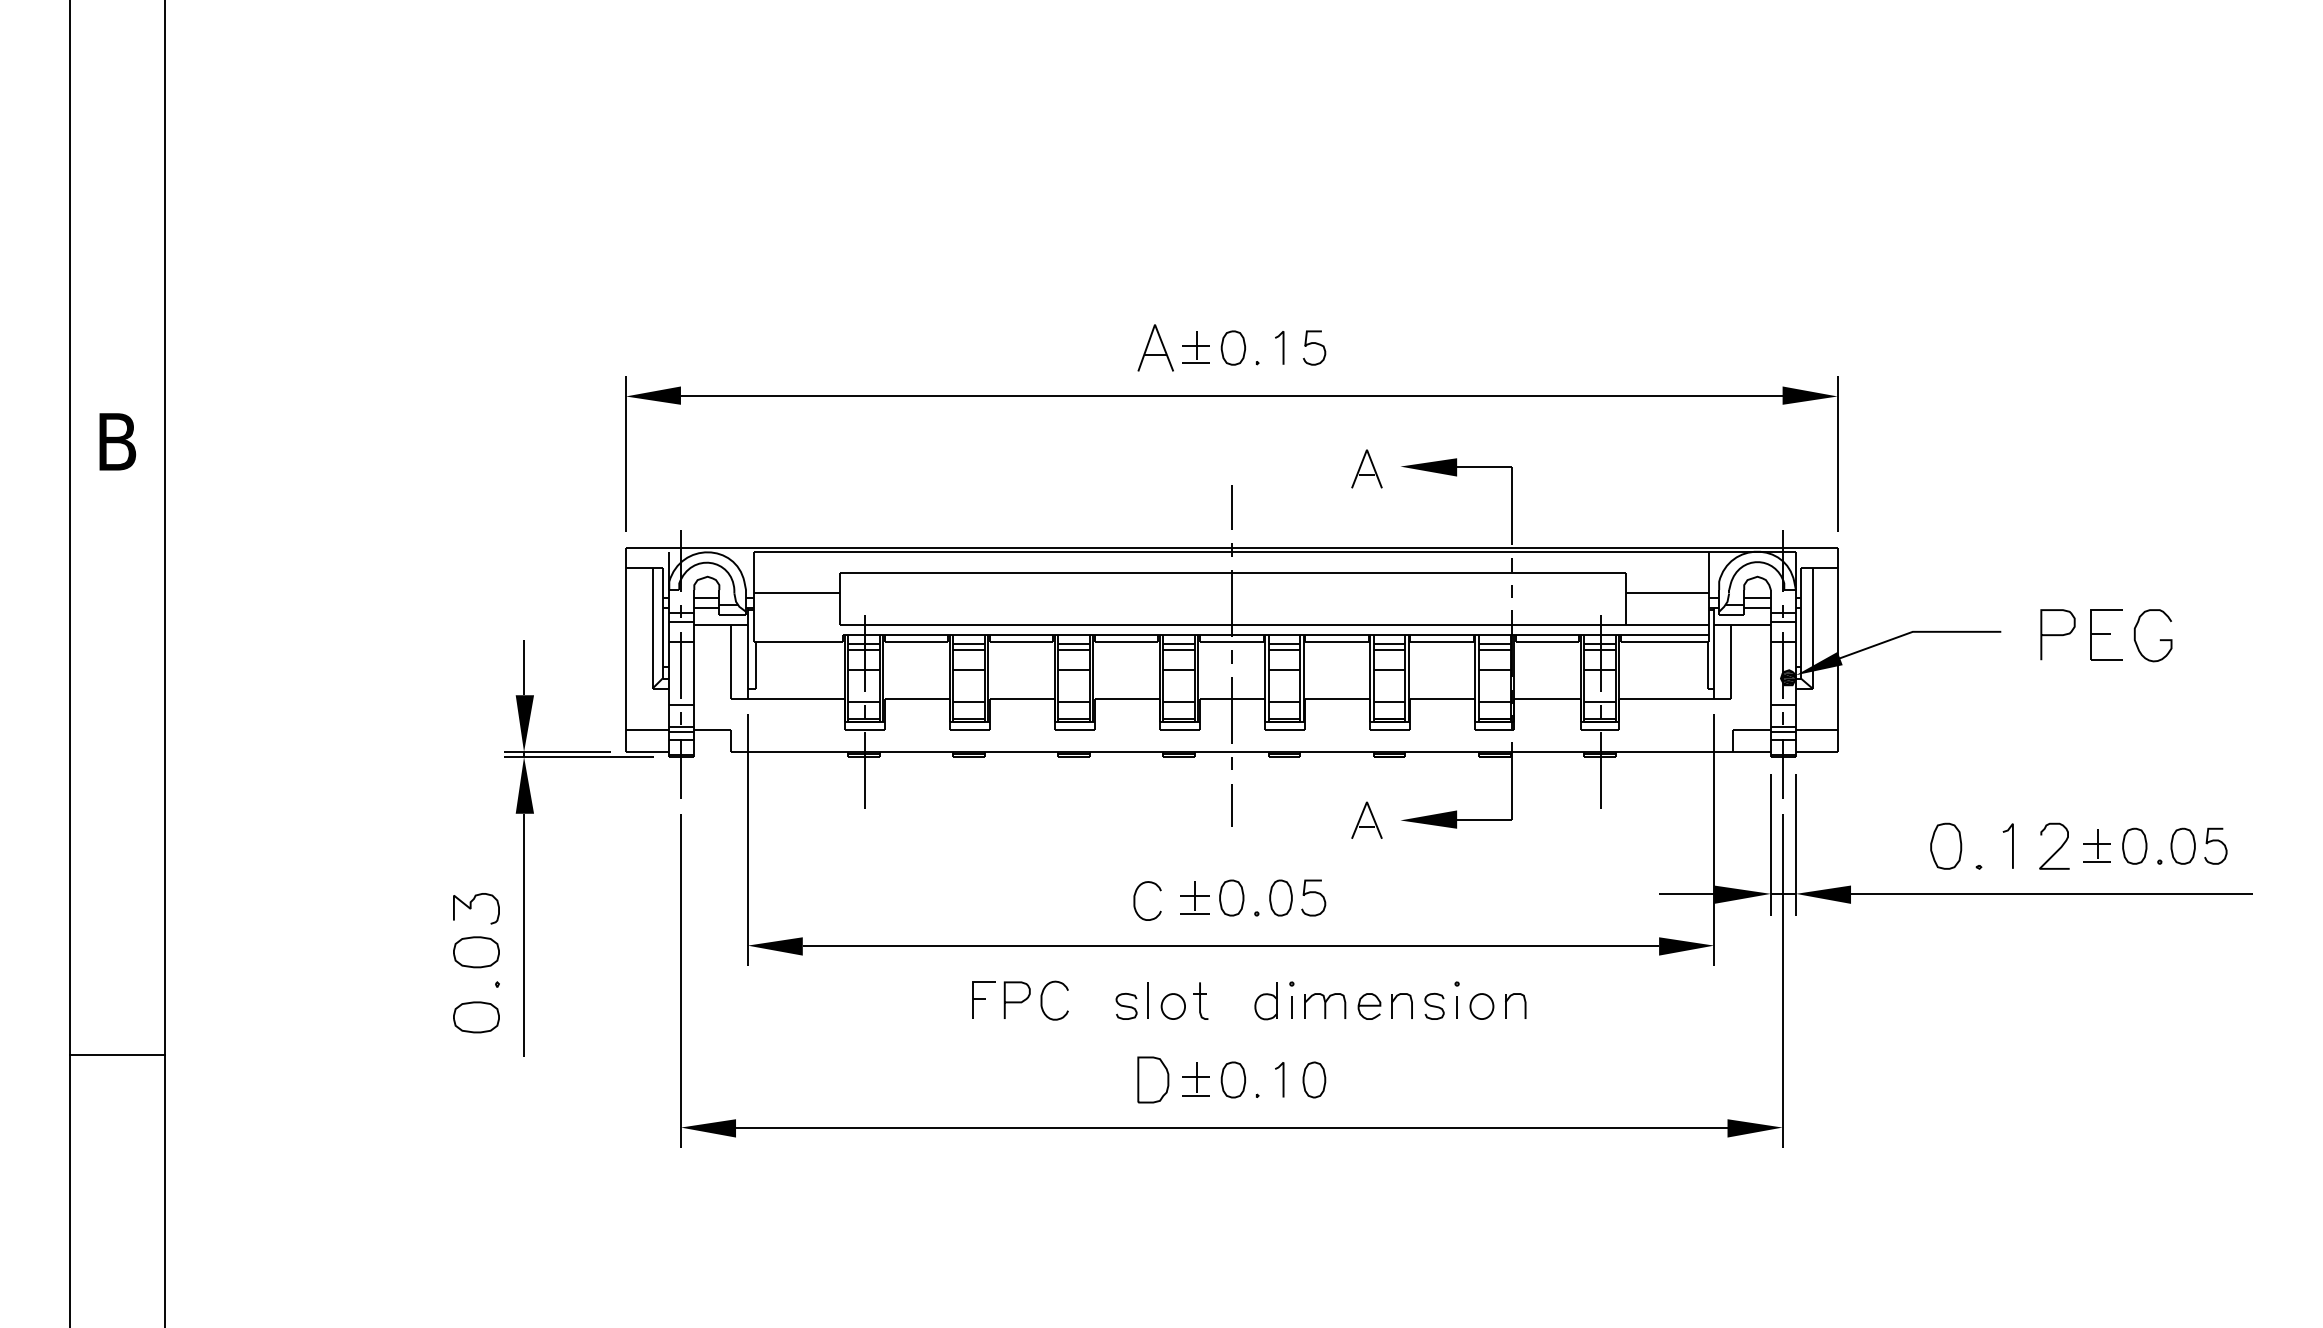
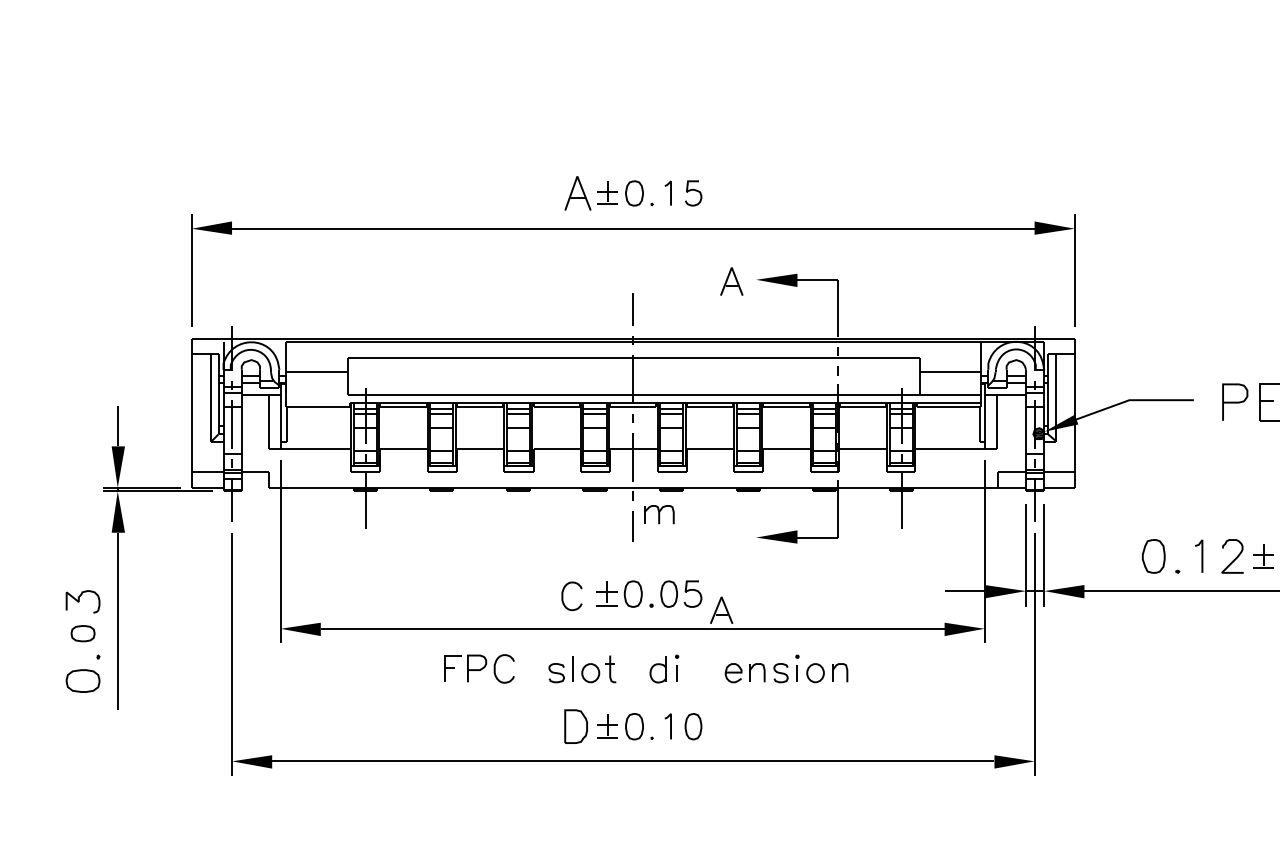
part: (1366, 819) -> (721, 609), moved
part: (476, 952) -> (83, 633), size x0.7
part: (1325, 1005) -> (659, 514), moved

